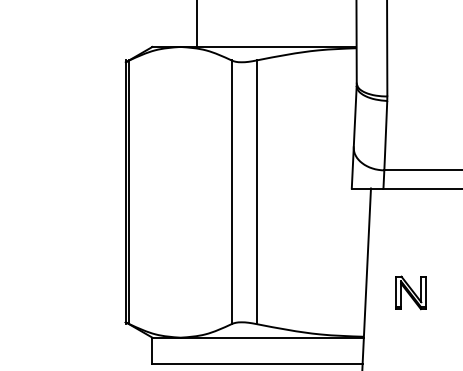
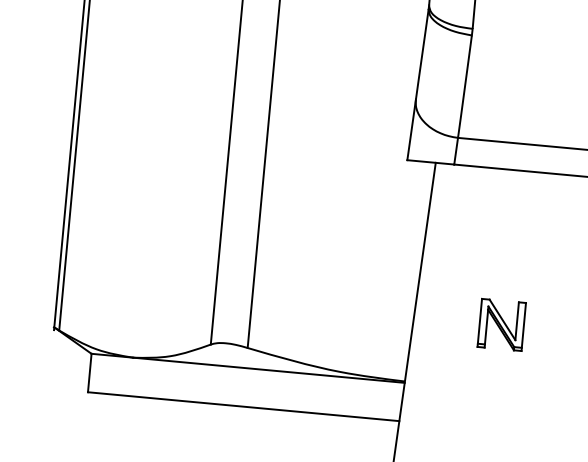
part: (410, 292) -> (500, 324), moved

